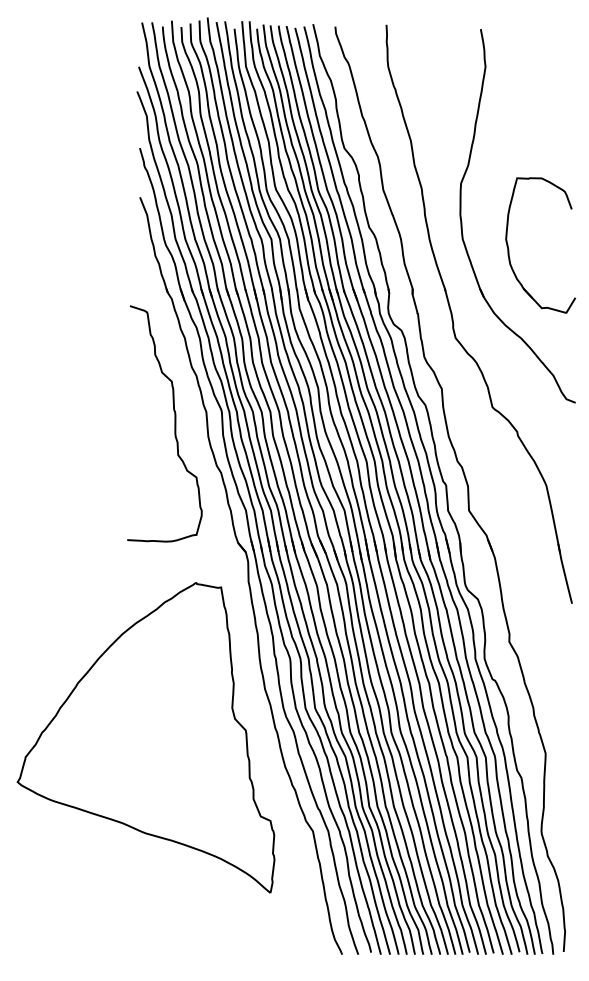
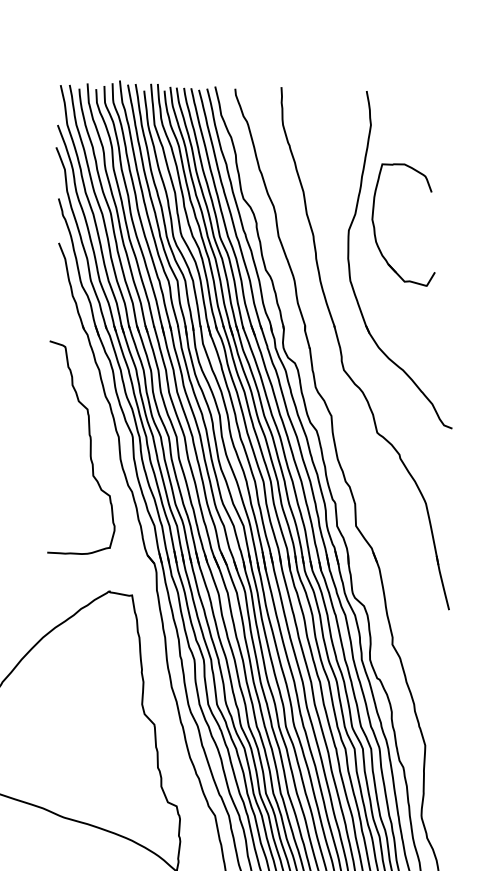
part: (509, 249) -> (375, 228), moved

